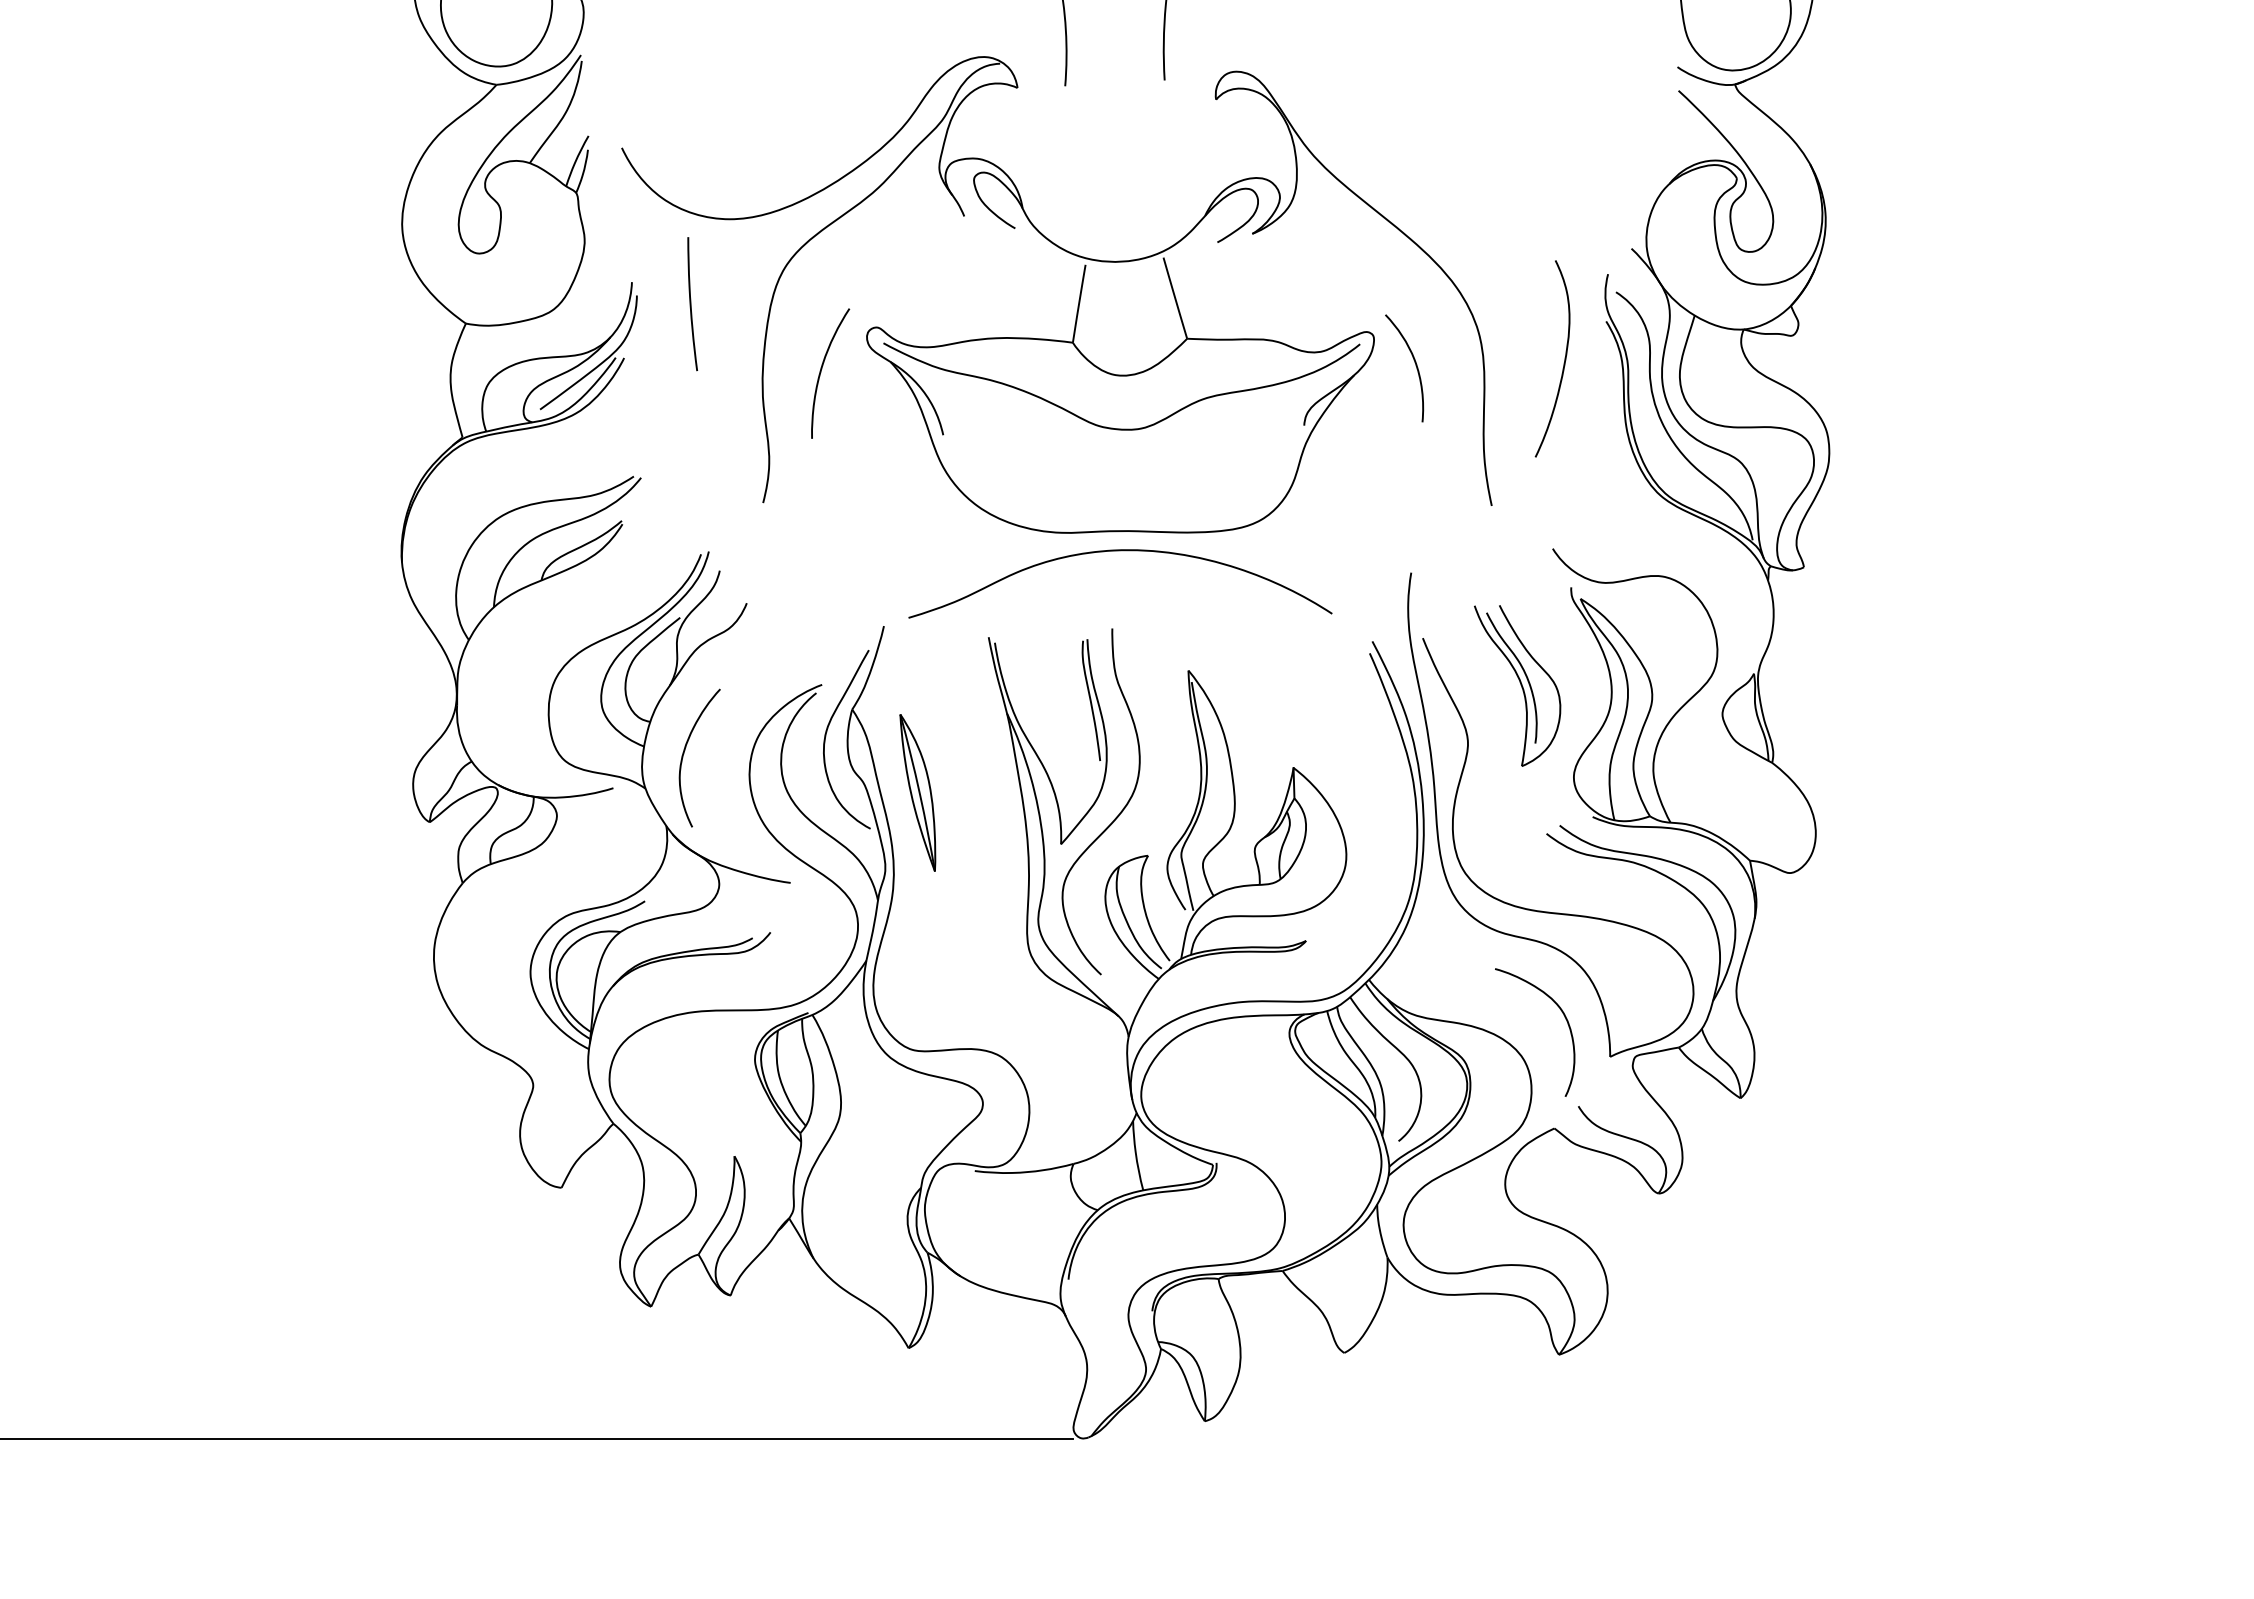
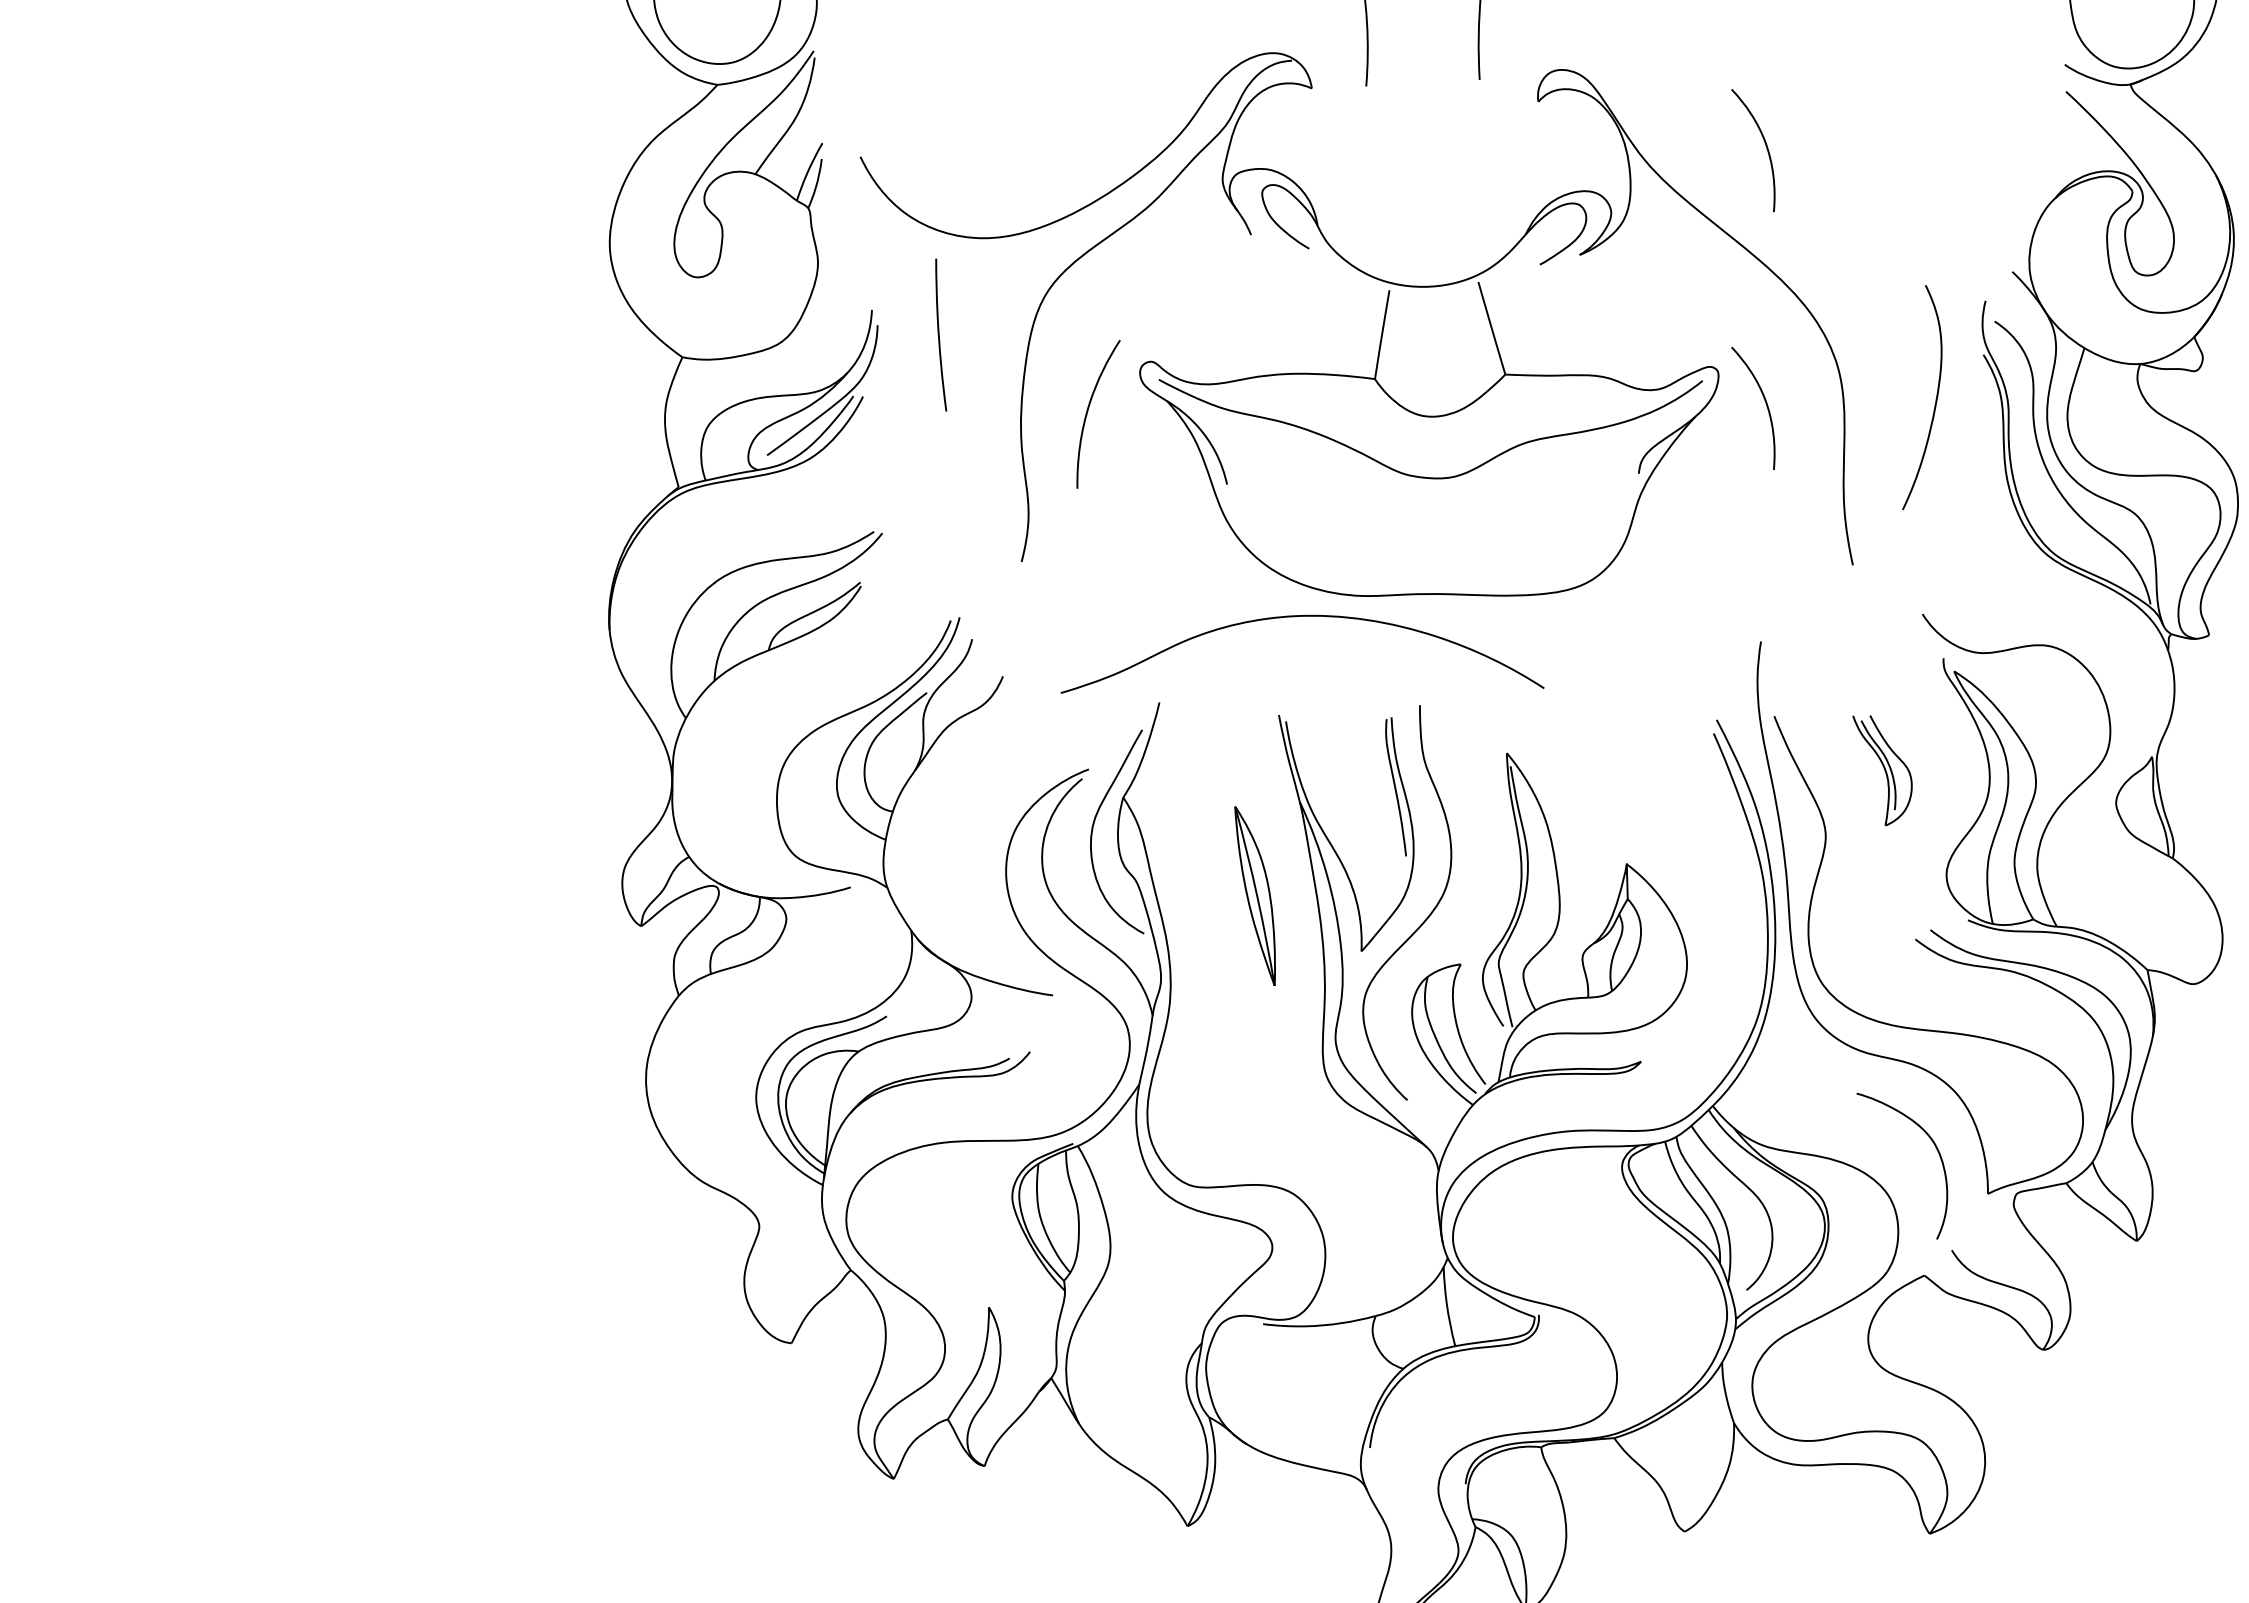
curve: (1415, 139) -> (1765, 147), added
curve: (1120, 551) -> (1302, 617), moved
part: (1517, 685) -> (1882, 770), size x0.6
curve: (684, 753) -> (931, 847), removed
part: (917, 792) -> (1254, 895), moved

